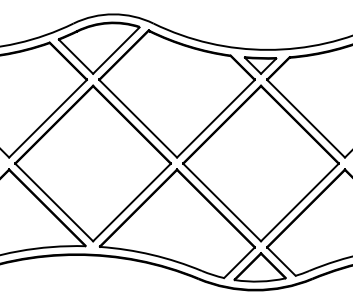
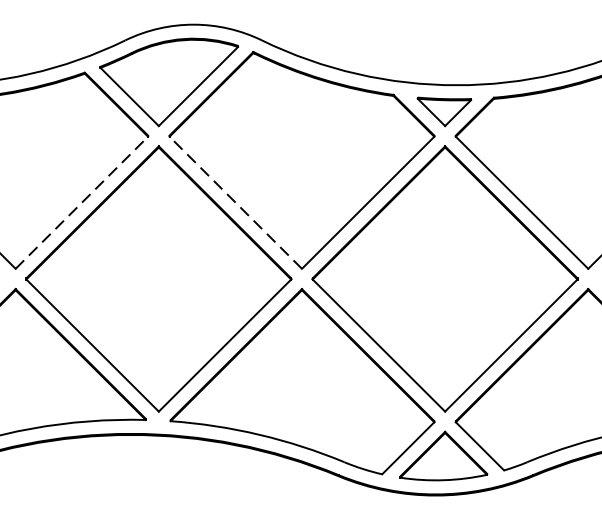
line: (47, 118) -> (81, 202), solid -> dashed
line: (138, 118) -> (236, 202), solid -> dashed

